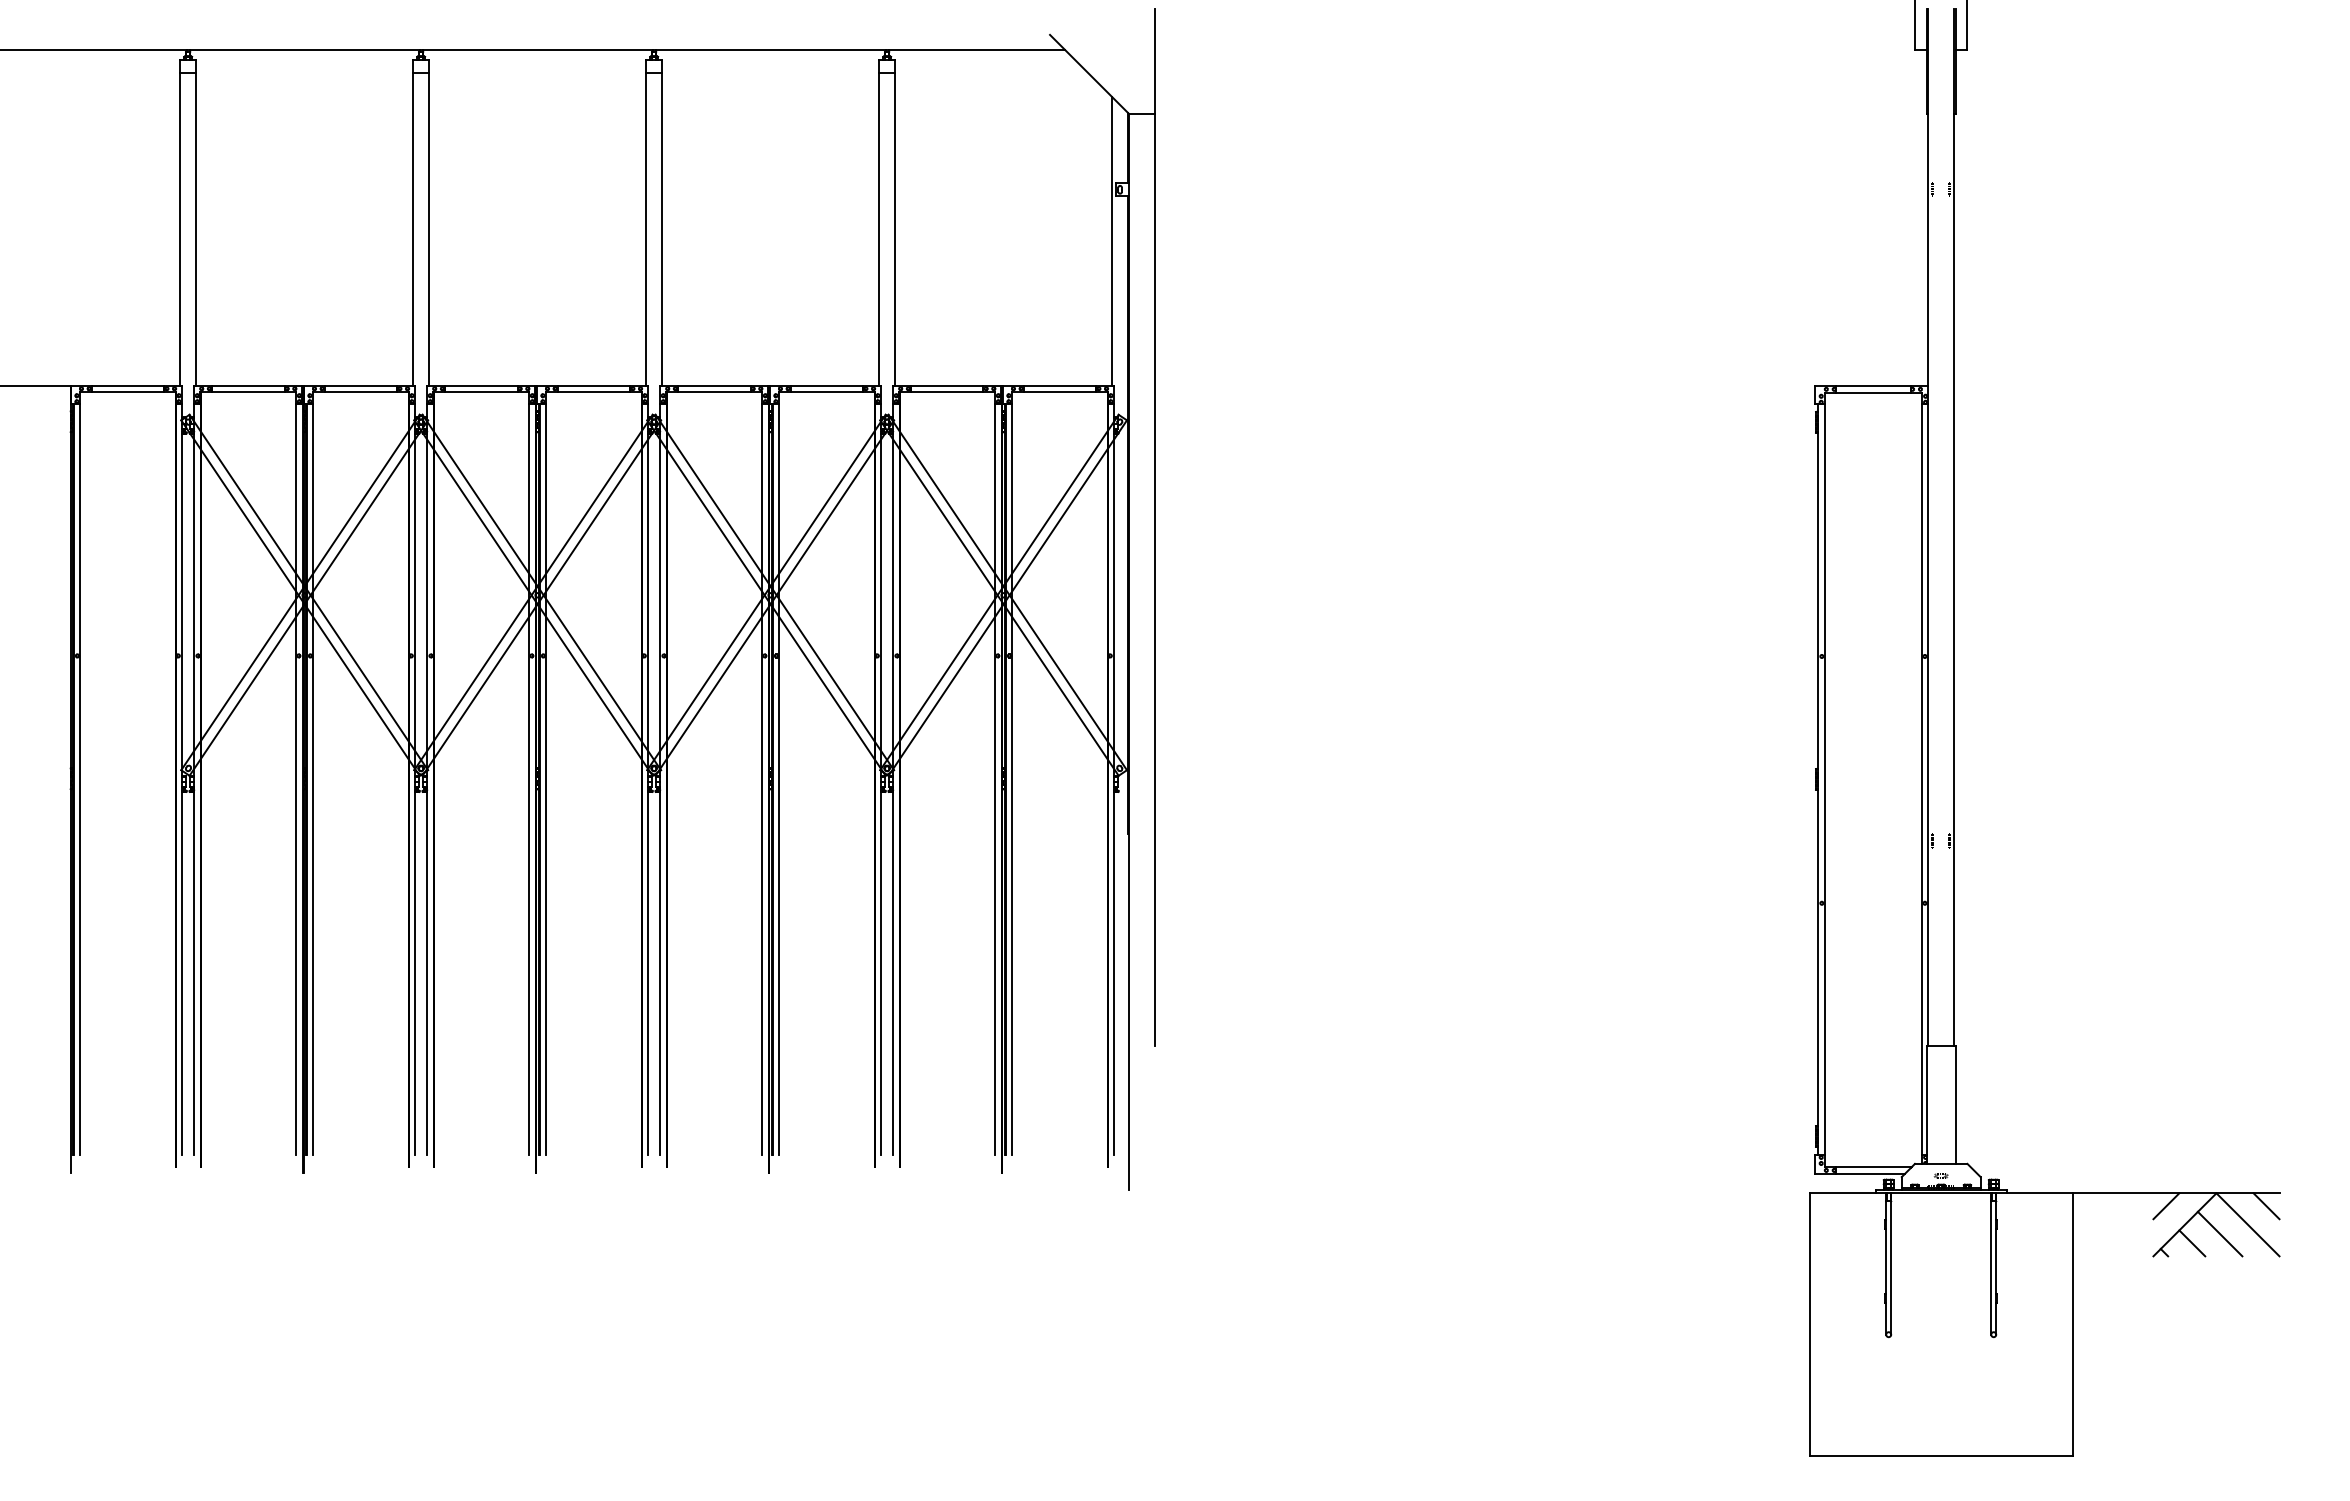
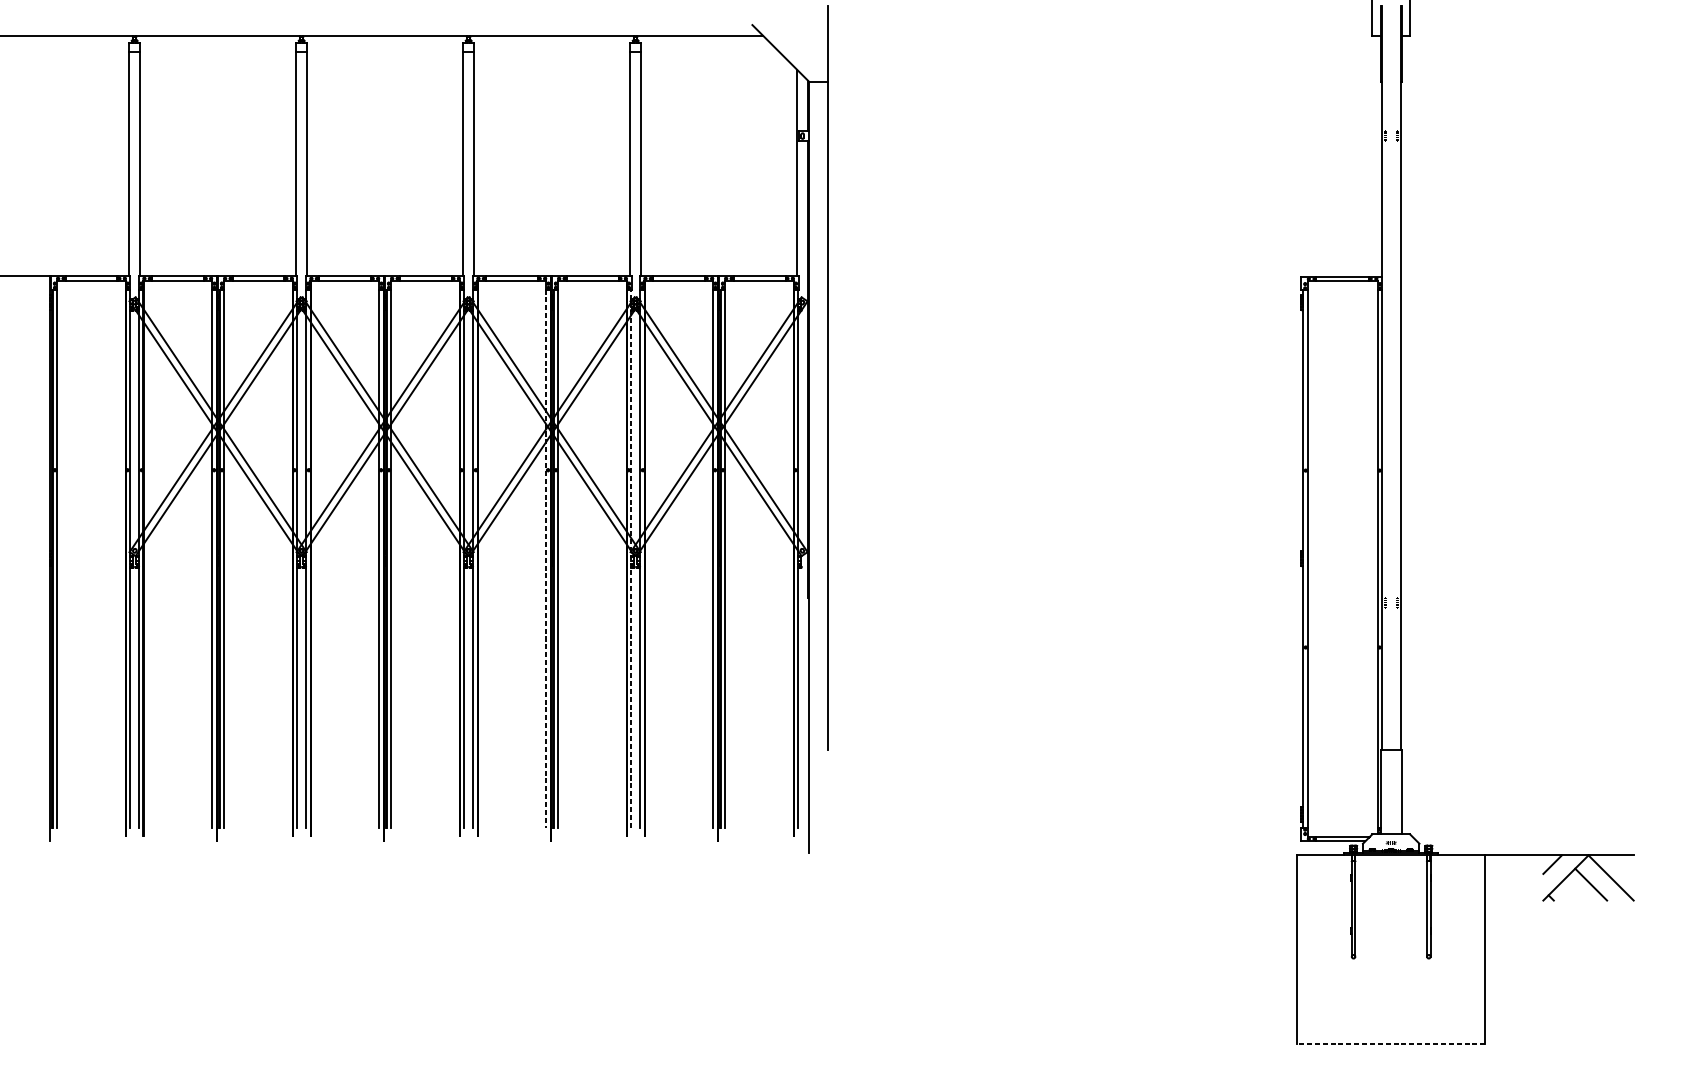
line: (881, 778) -> (631, 558), solid -> dashed
line: (762, 779) -> (546, 558), solid -> dashed
line: (2266, 1206) -> (1624, 864), removed
line: (2192, 1243) -> (1571, 891), removed
line: (1940, 1455) -> (1390, 1043), solid -> dashed

